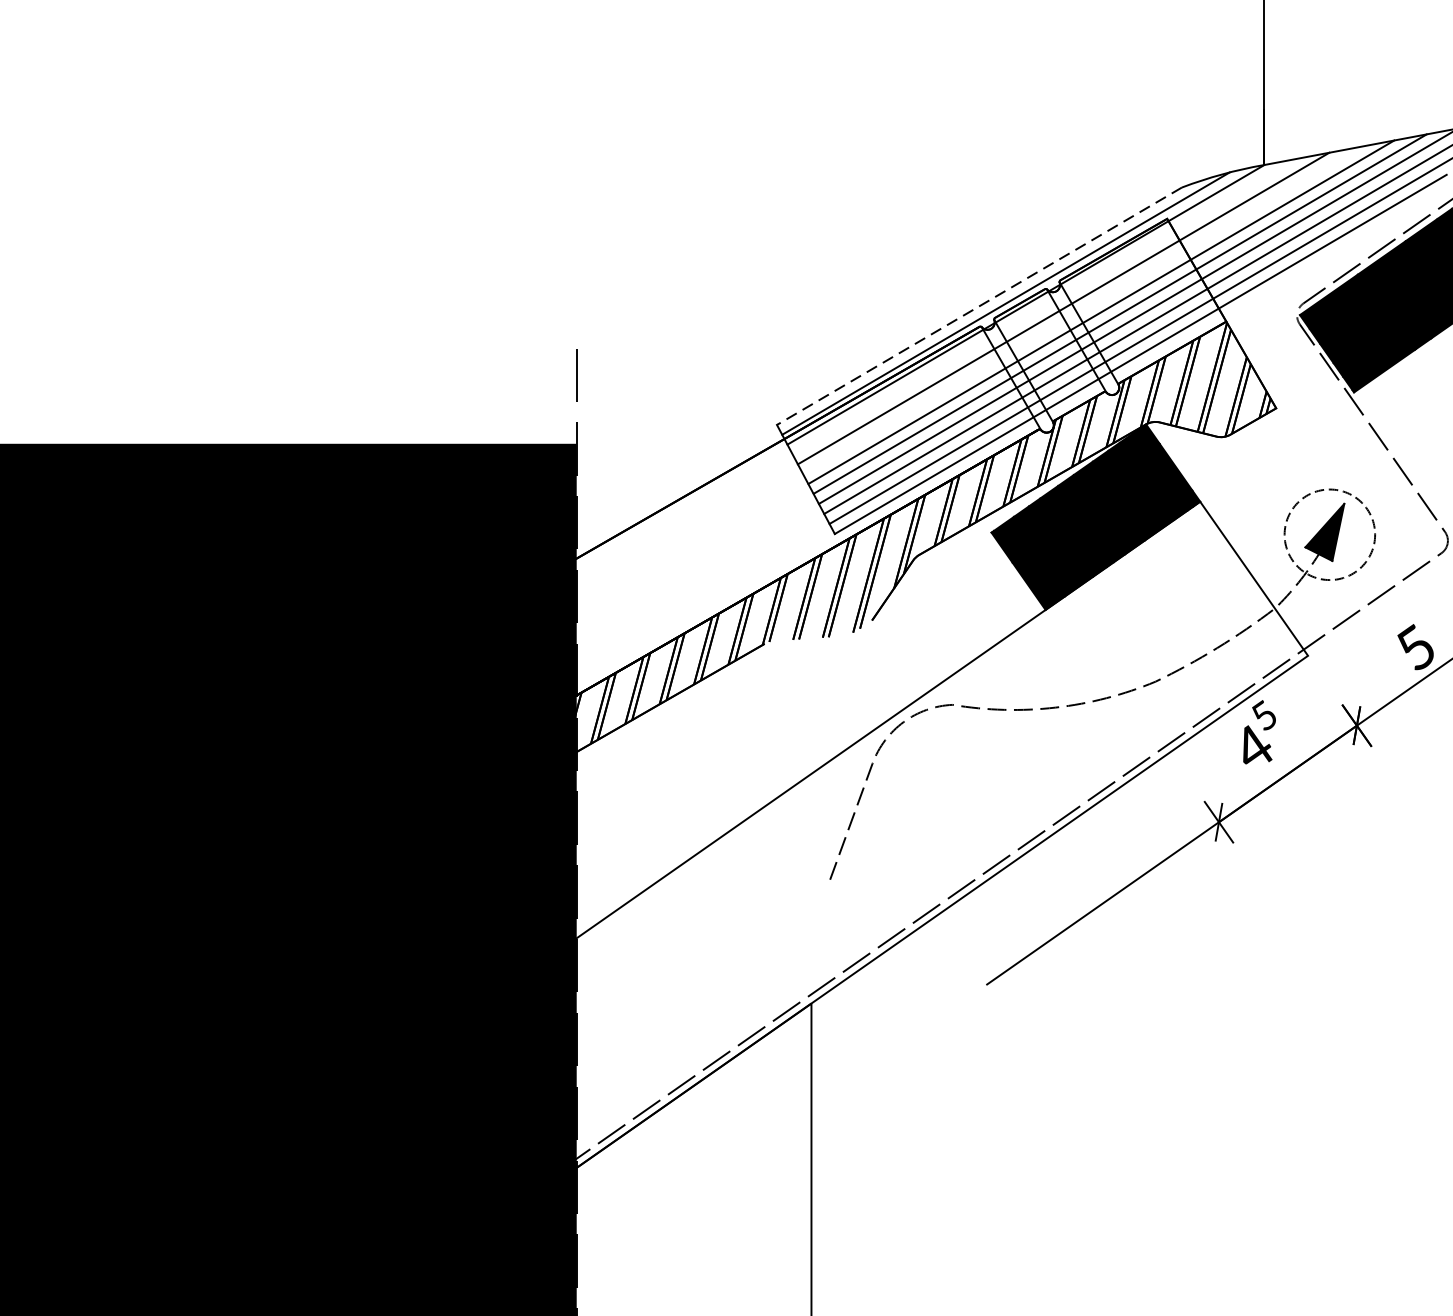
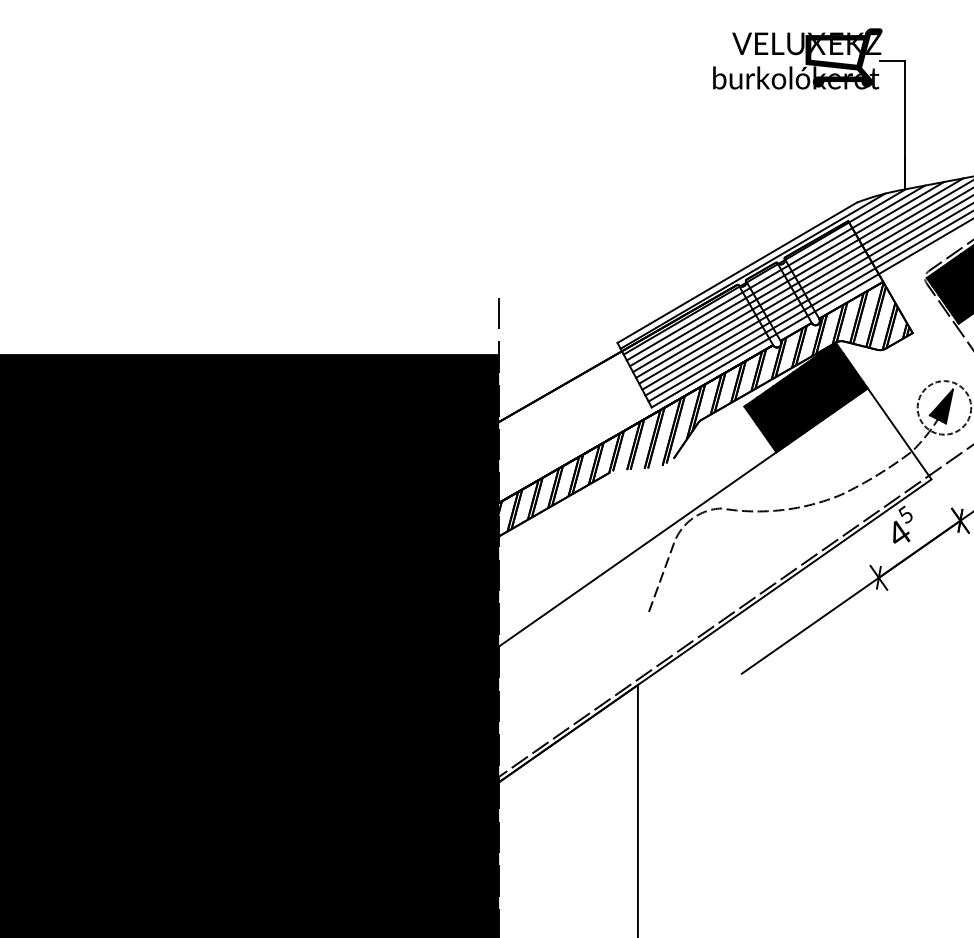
line: (979, 305) -> (737, 272), dashed -> solid
line: (1044, 305) -> (775, 272), added
line: (1083, 310) -> (798, 275), added

